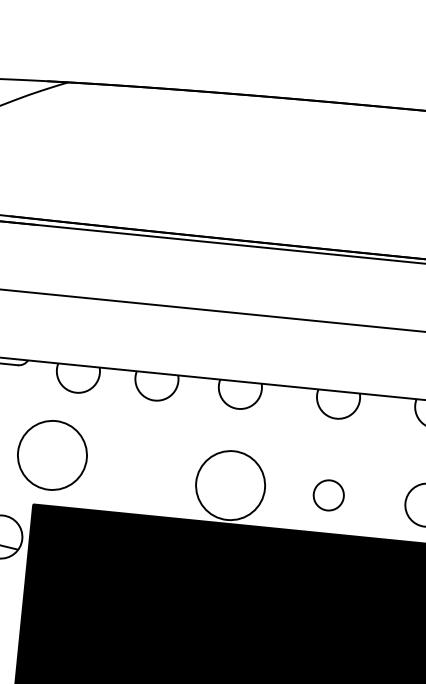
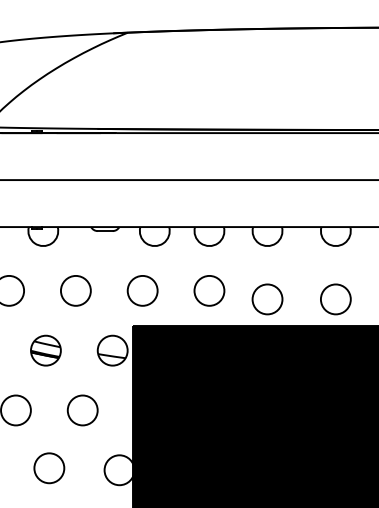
circle: (52, 454) -> (142, 290), size x0.62
circle: (148, 464) -> (209, 290), added
circle: (230, 485) -> (267, 299), size x0.62
circle: (328, 495) -> (335, 299), size x1.43

